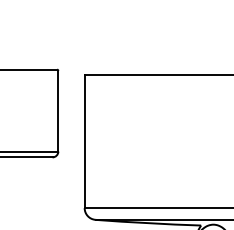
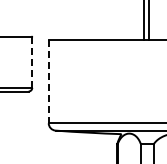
line: (58, 111) -> (32, 62), solid -> dashed
line: (84, 141) -> (48, 81), solid -> dashed

